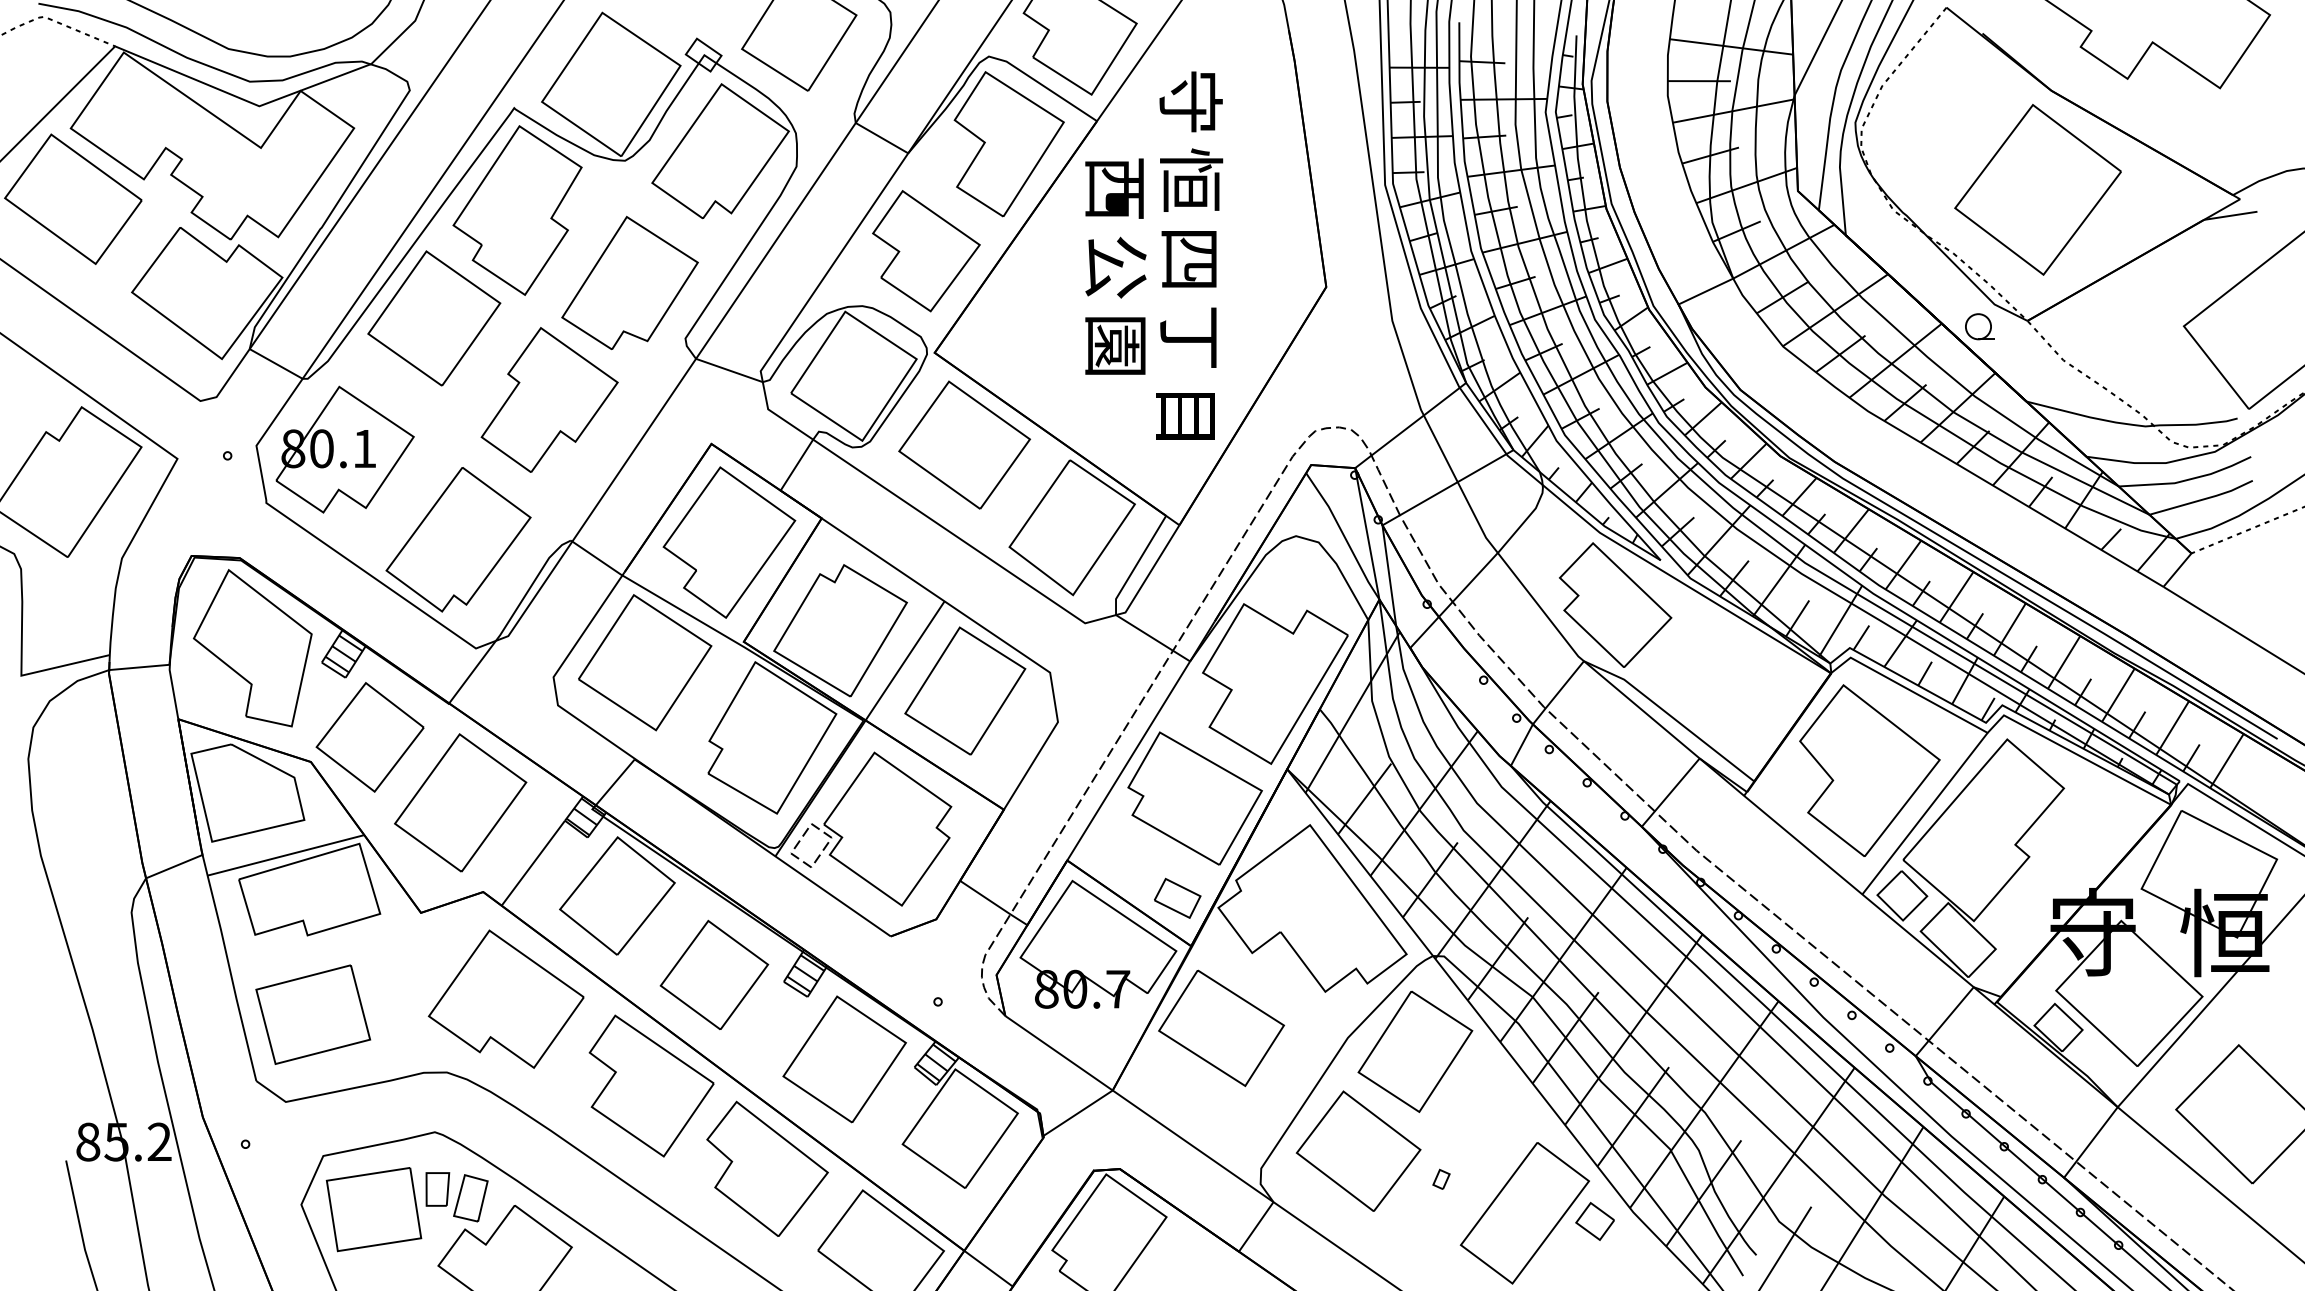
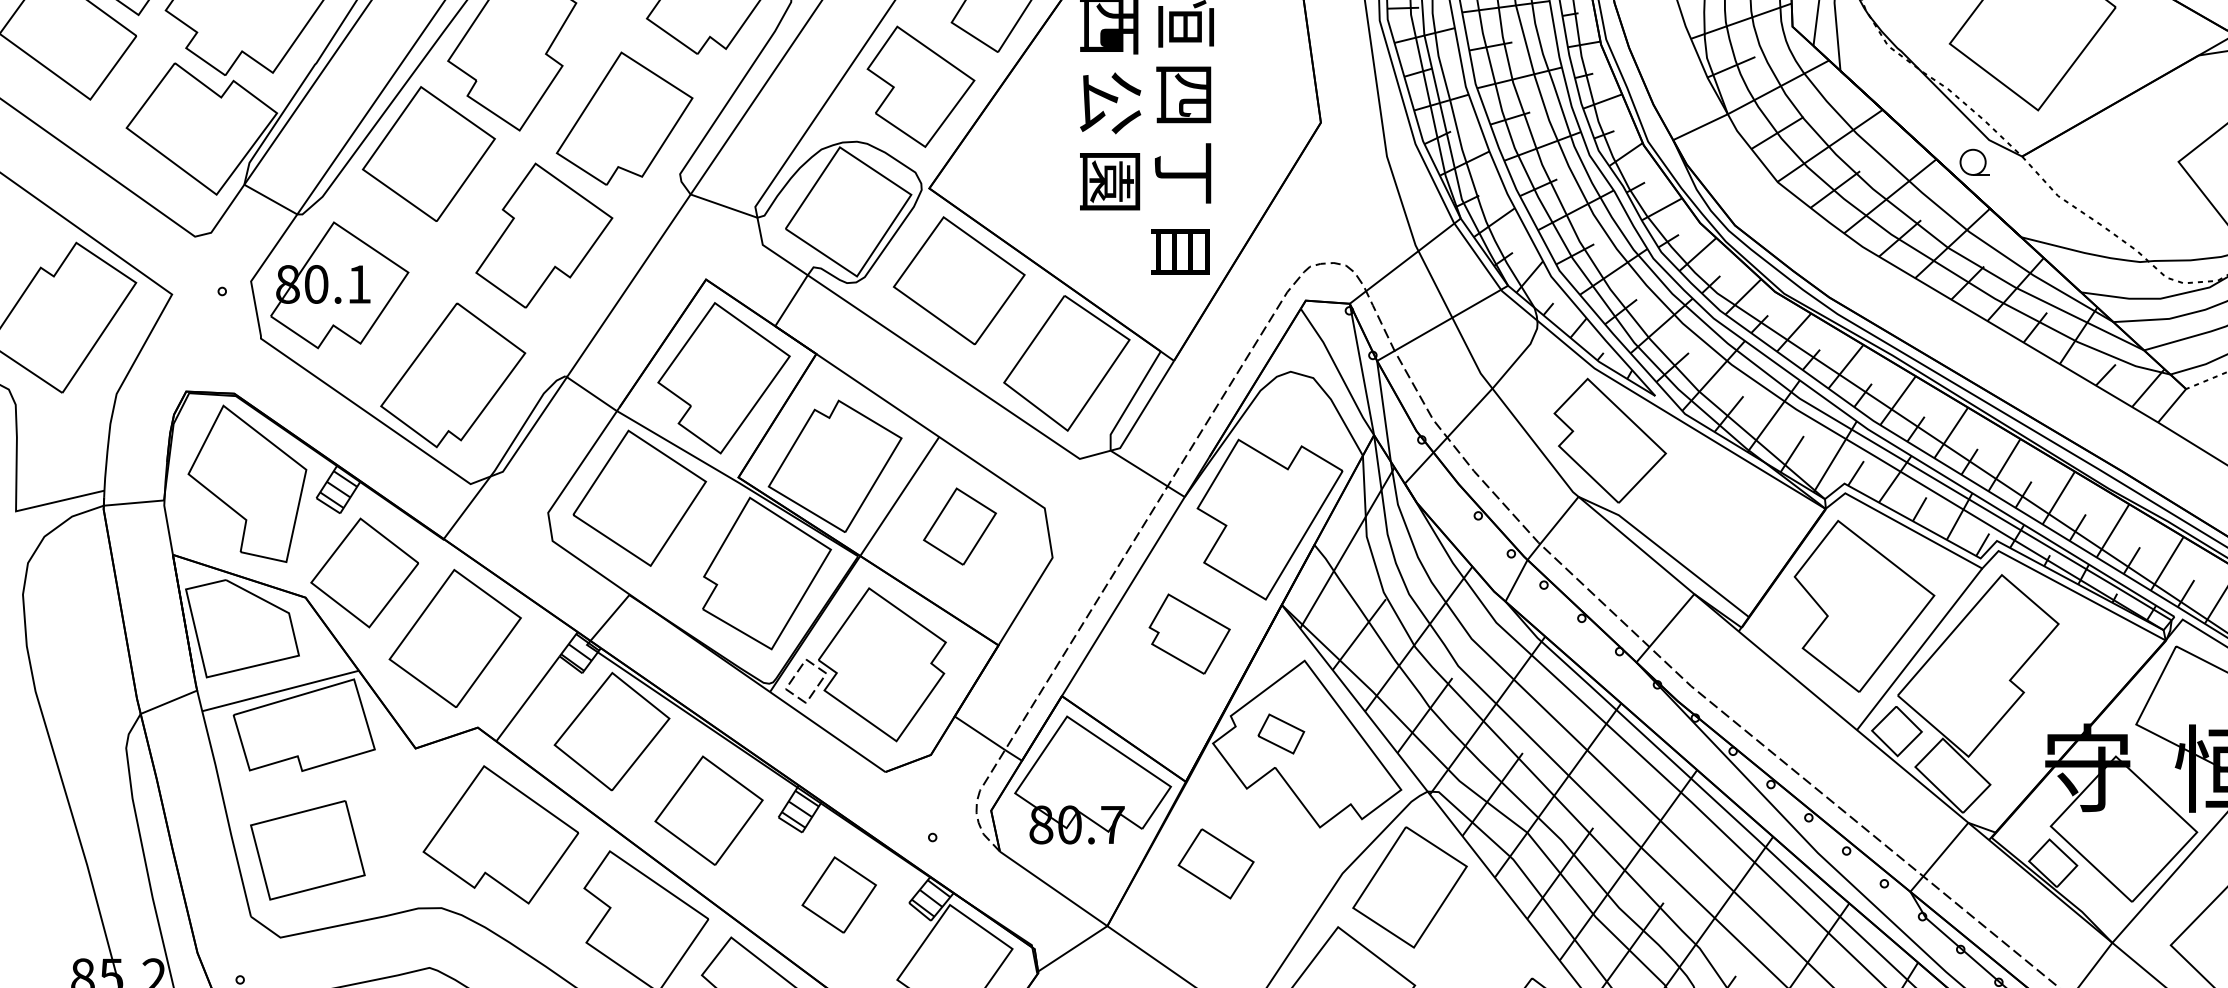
part: (965, 690) -> (960, 526), size x0.6
part: (1194, 798) -> (1189, 634), size x0.6
part: (1177, 897) -> (1281, 733), moved
part: (1221, 1027) -> (1216, 863), size x0.6
part: (844, 1059) -> (839, 895), size x0.6

